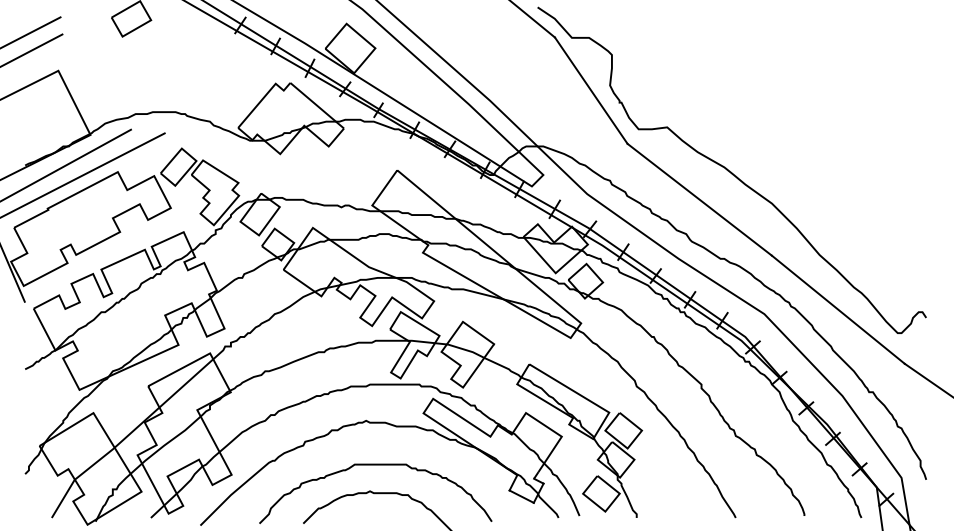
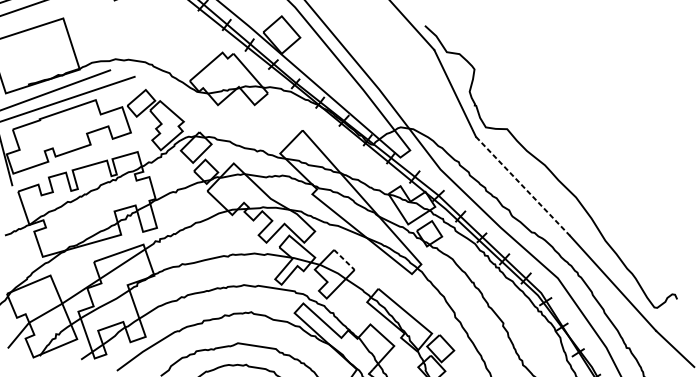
line: (700, 200) -> (523, 187), solid -> dashed
line: (478, 333) -> (344, 260), solid -> dashed

